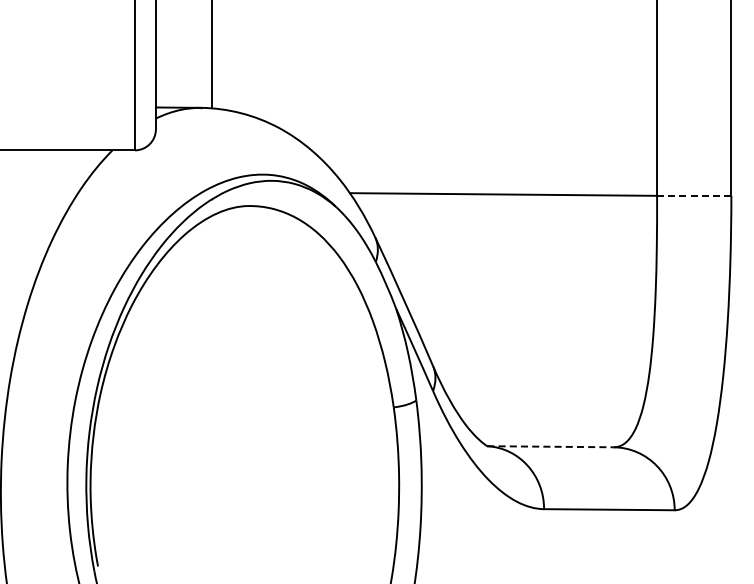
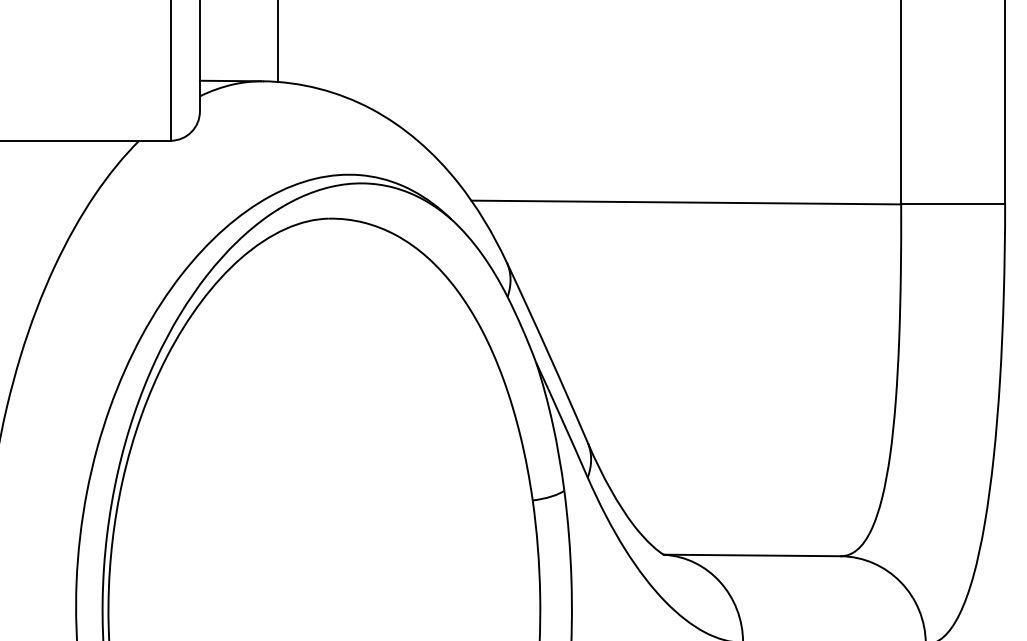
line: (694, 195) -> (953, 203), dashed -> solid
line: (551, 446) -> (753, 555), dashed -> solid

